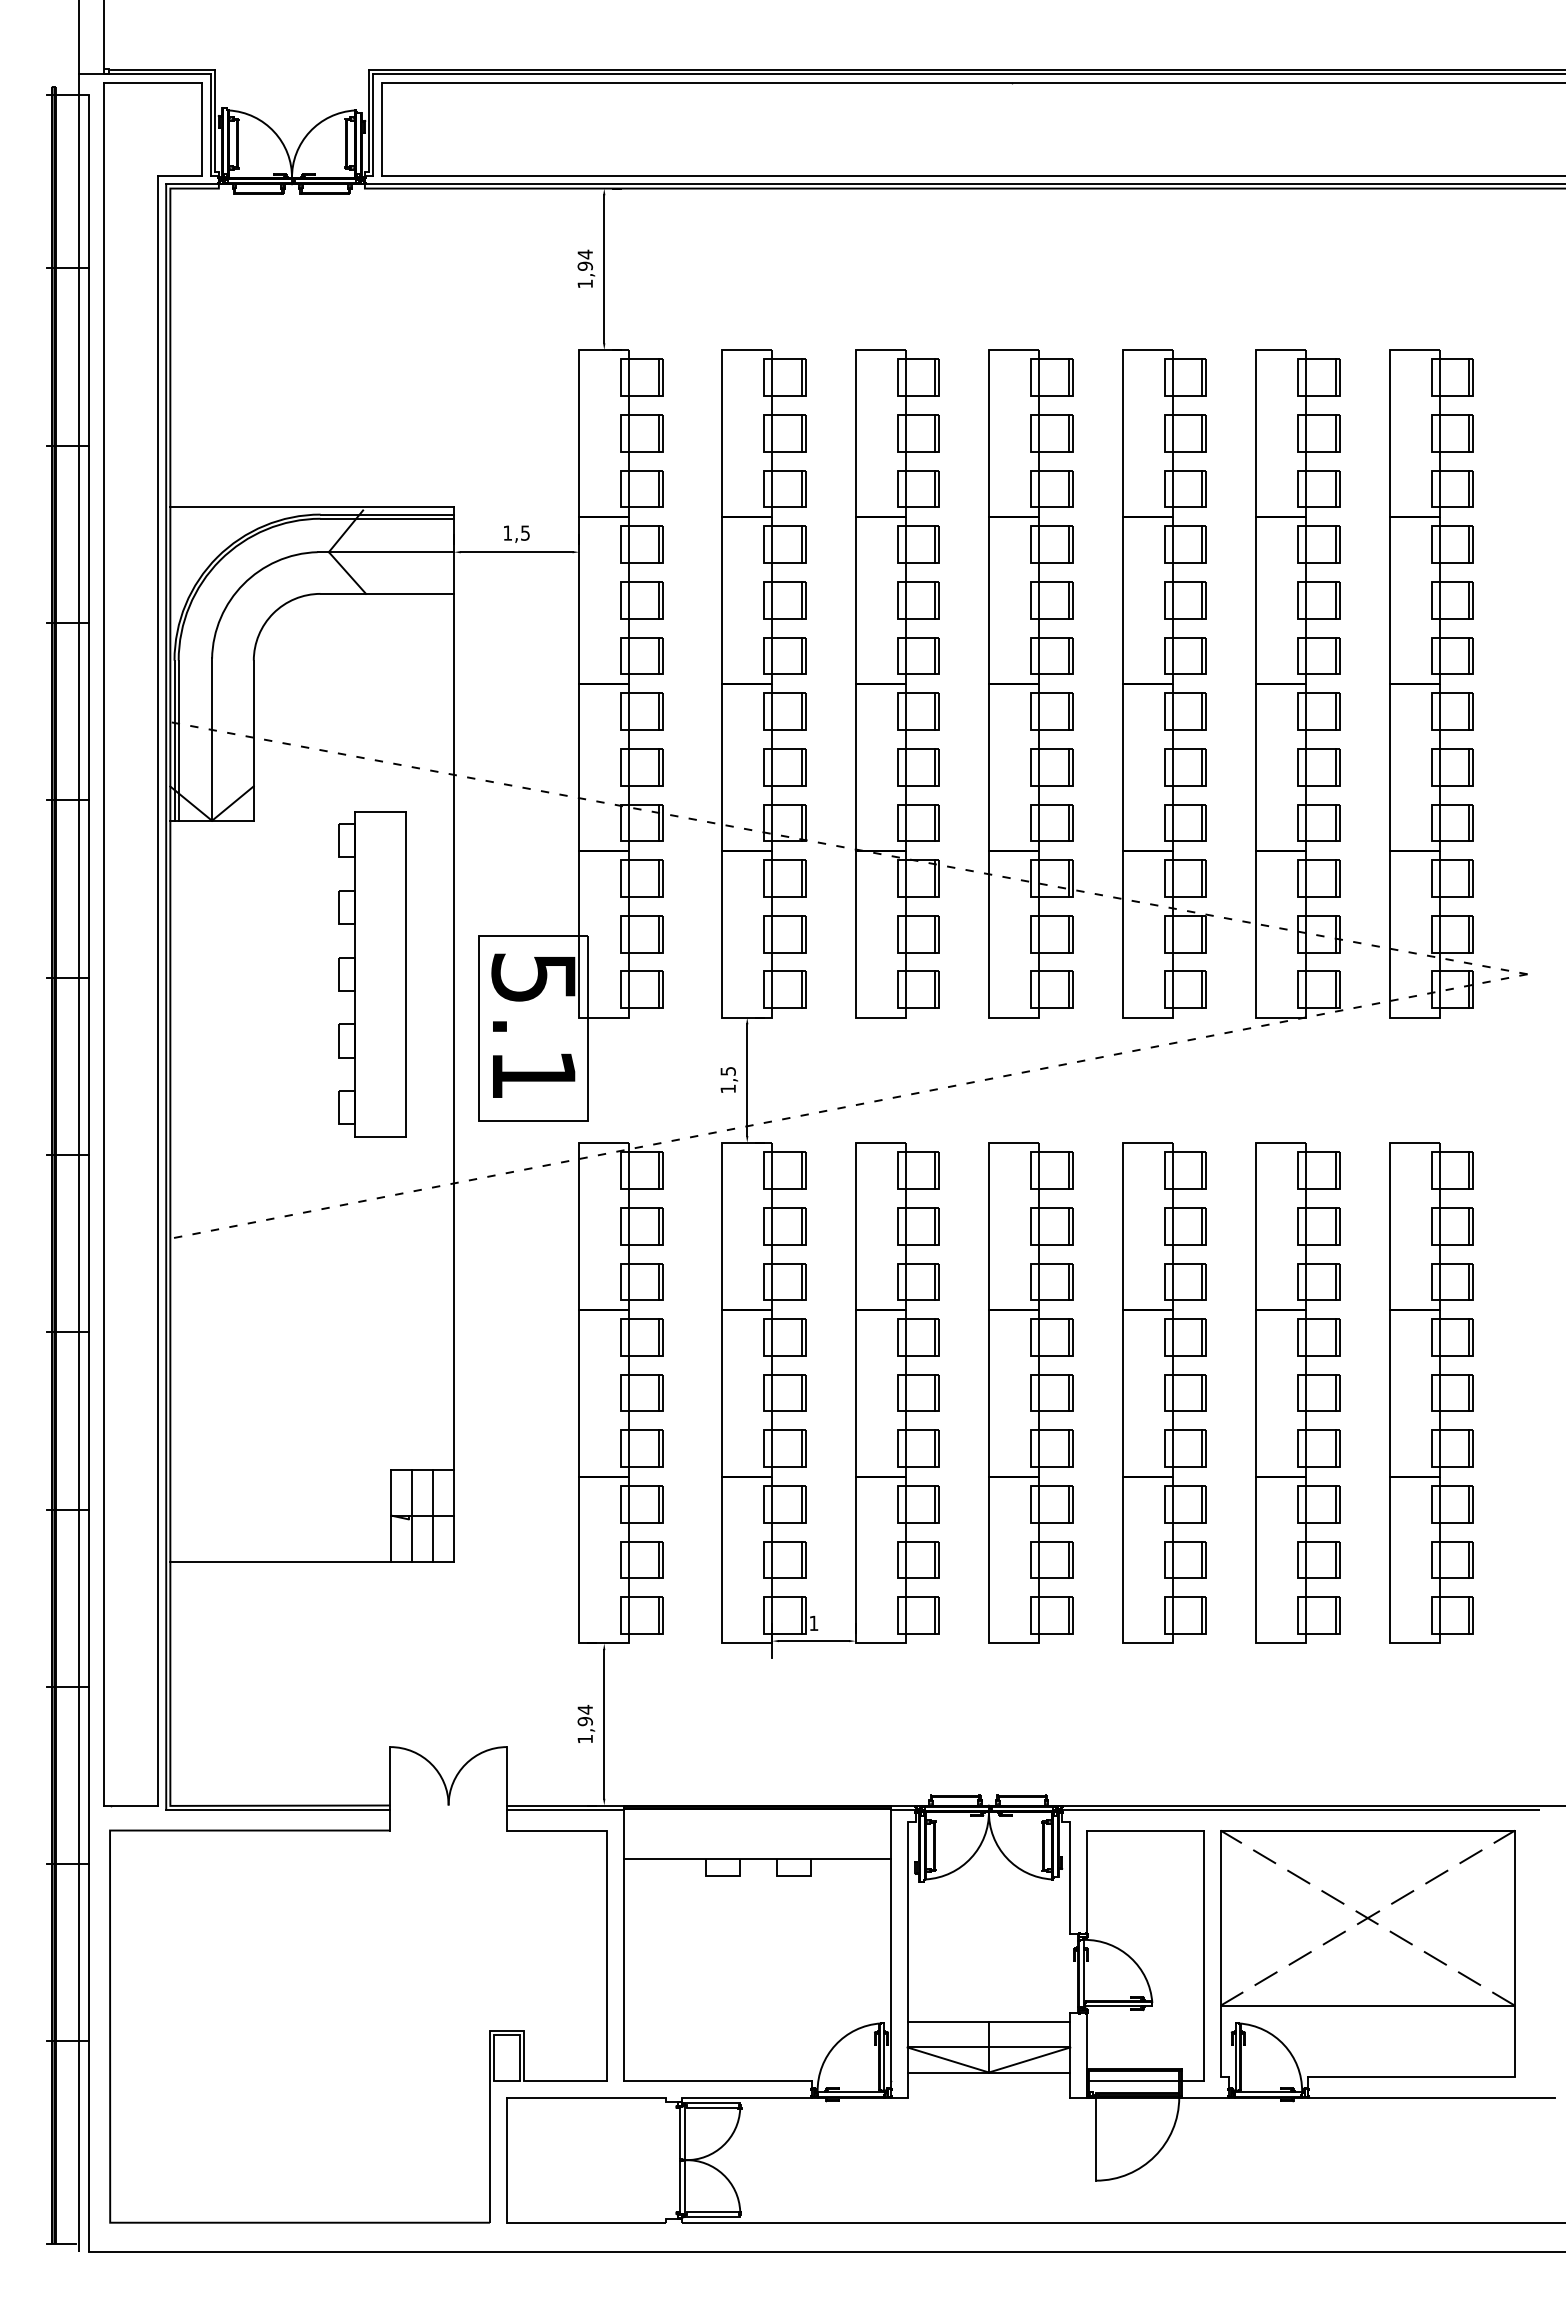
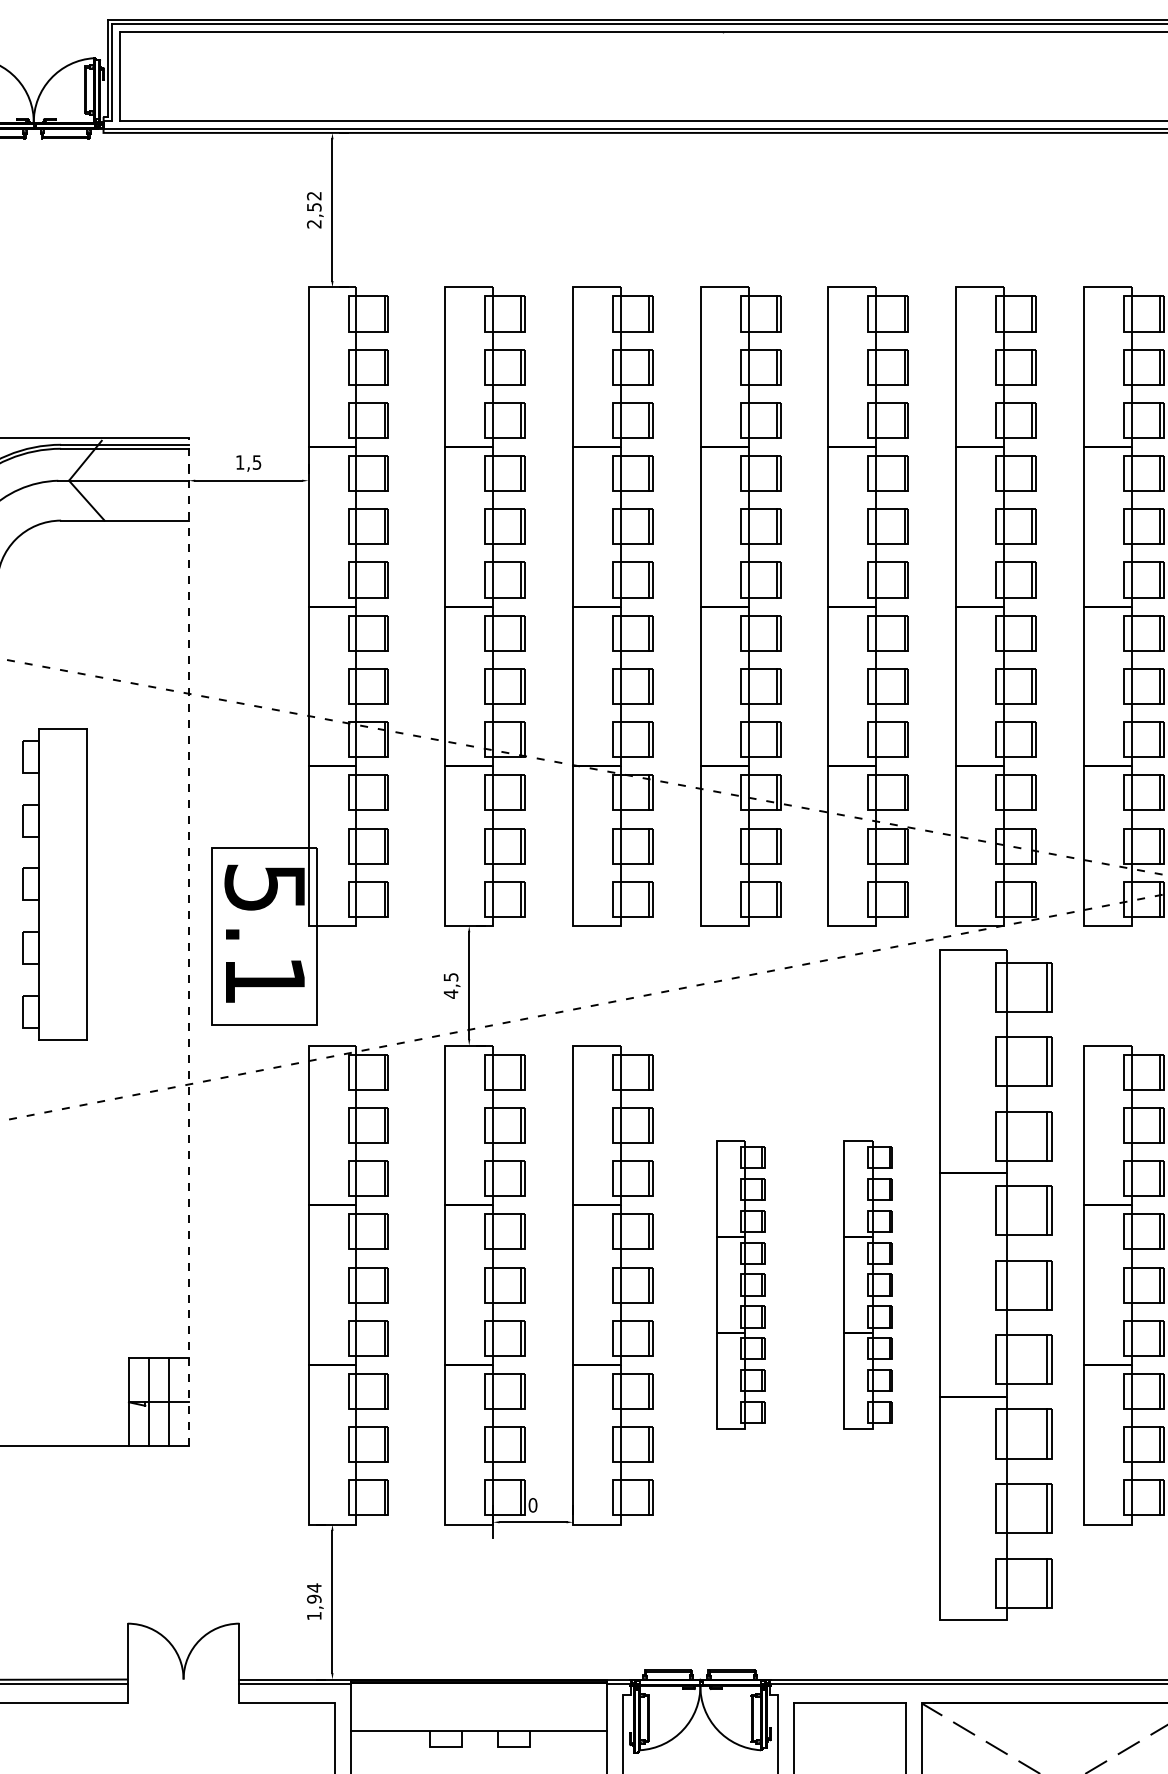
text: (584, 268) -> (313, 209), 1,94 -> 2,52
part: (372, 974) -> (55, 884), moved
line: (454, 1033) -> (189, 941), solid -> dashed
text: (727, 1088) -> (450, 993), 1,5 -> 4,5
part: (1030, 1392) -> (740, 1284), size x0.6
part: (1164, 1392) -> (868, 1284), size x0.6
part: (1297, 1392) -> (995, 1284), size x1.4
text: (813, 1623) -> (532, 1505), 1 -> 0

